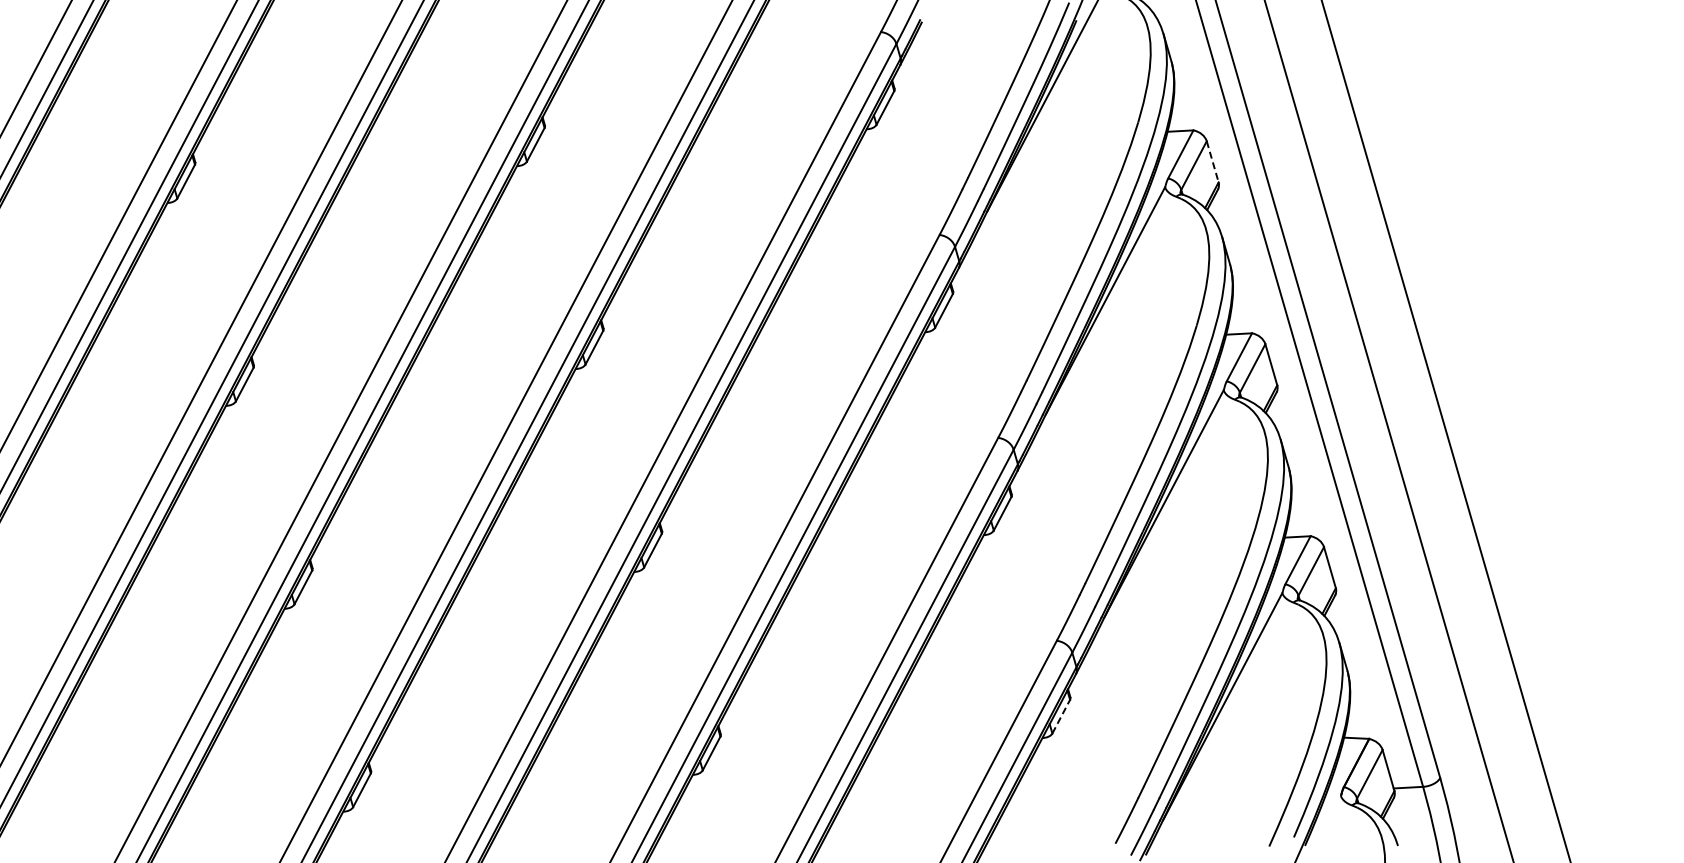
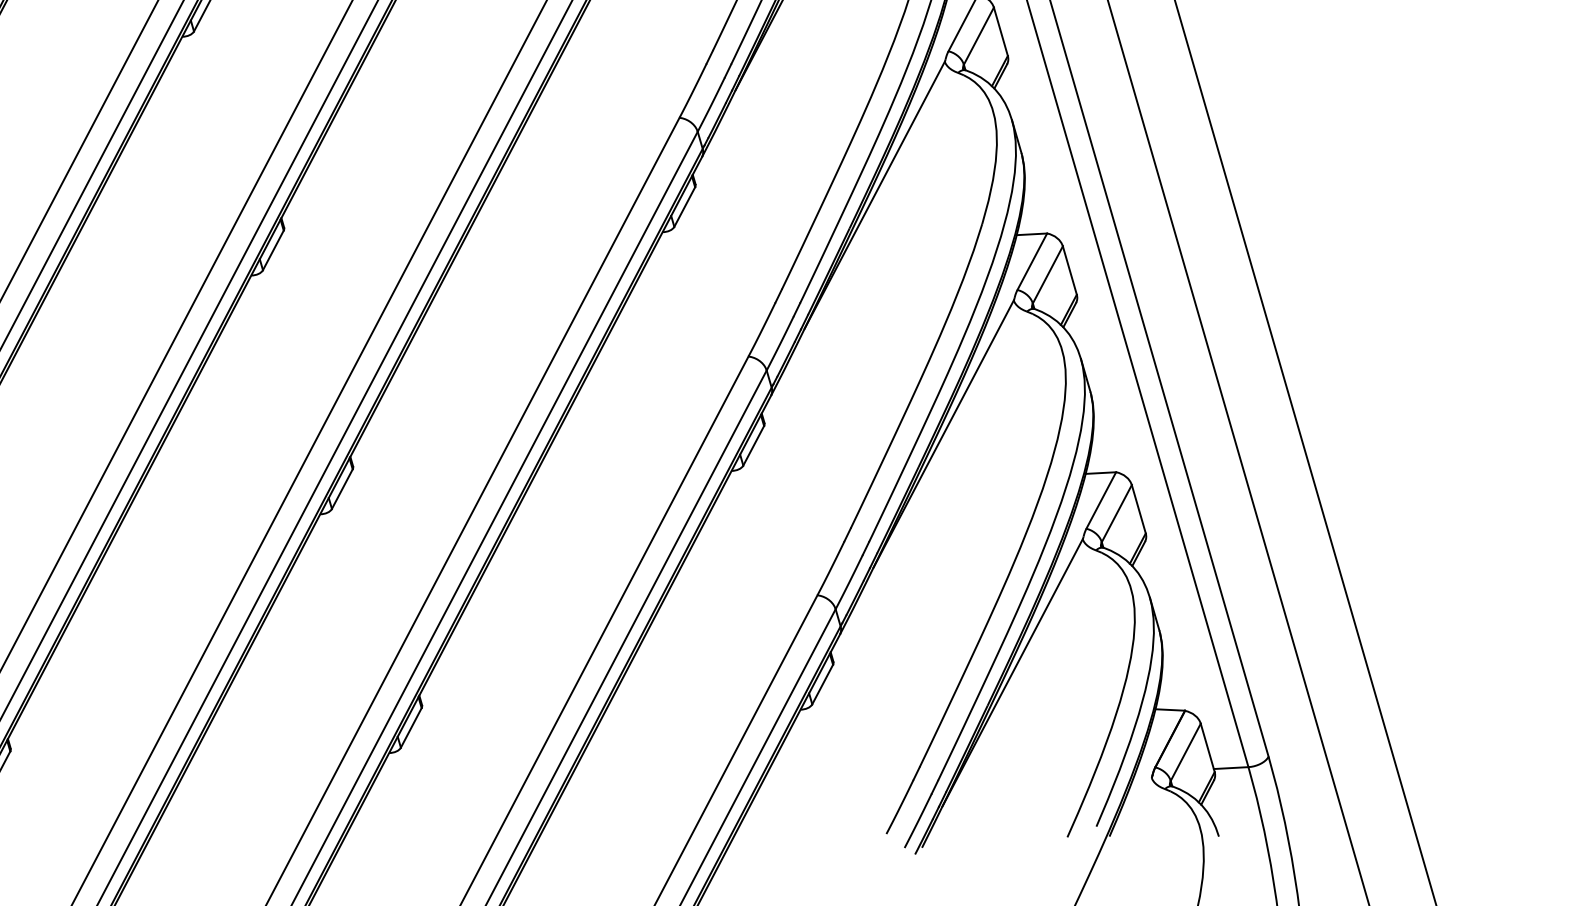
line: (1212, 162) -> (1000, 32), dashed -> solid
line: (1061, 716) -> (822, 684), dashed -> solid

